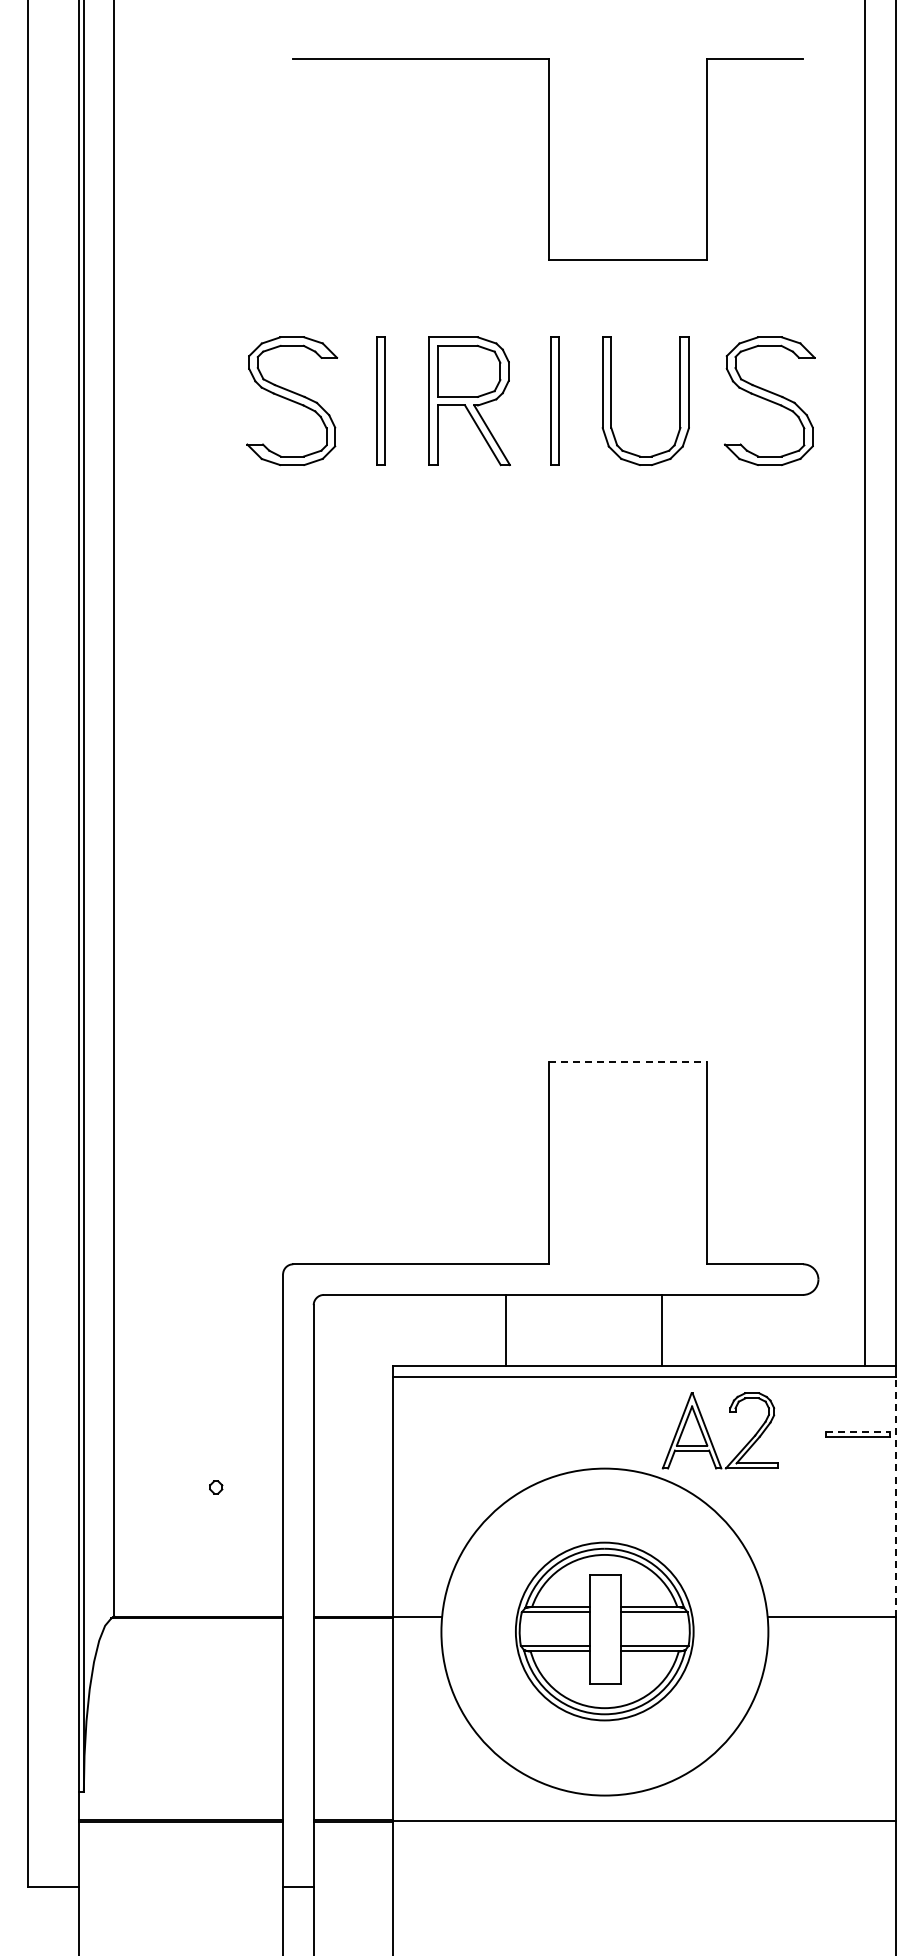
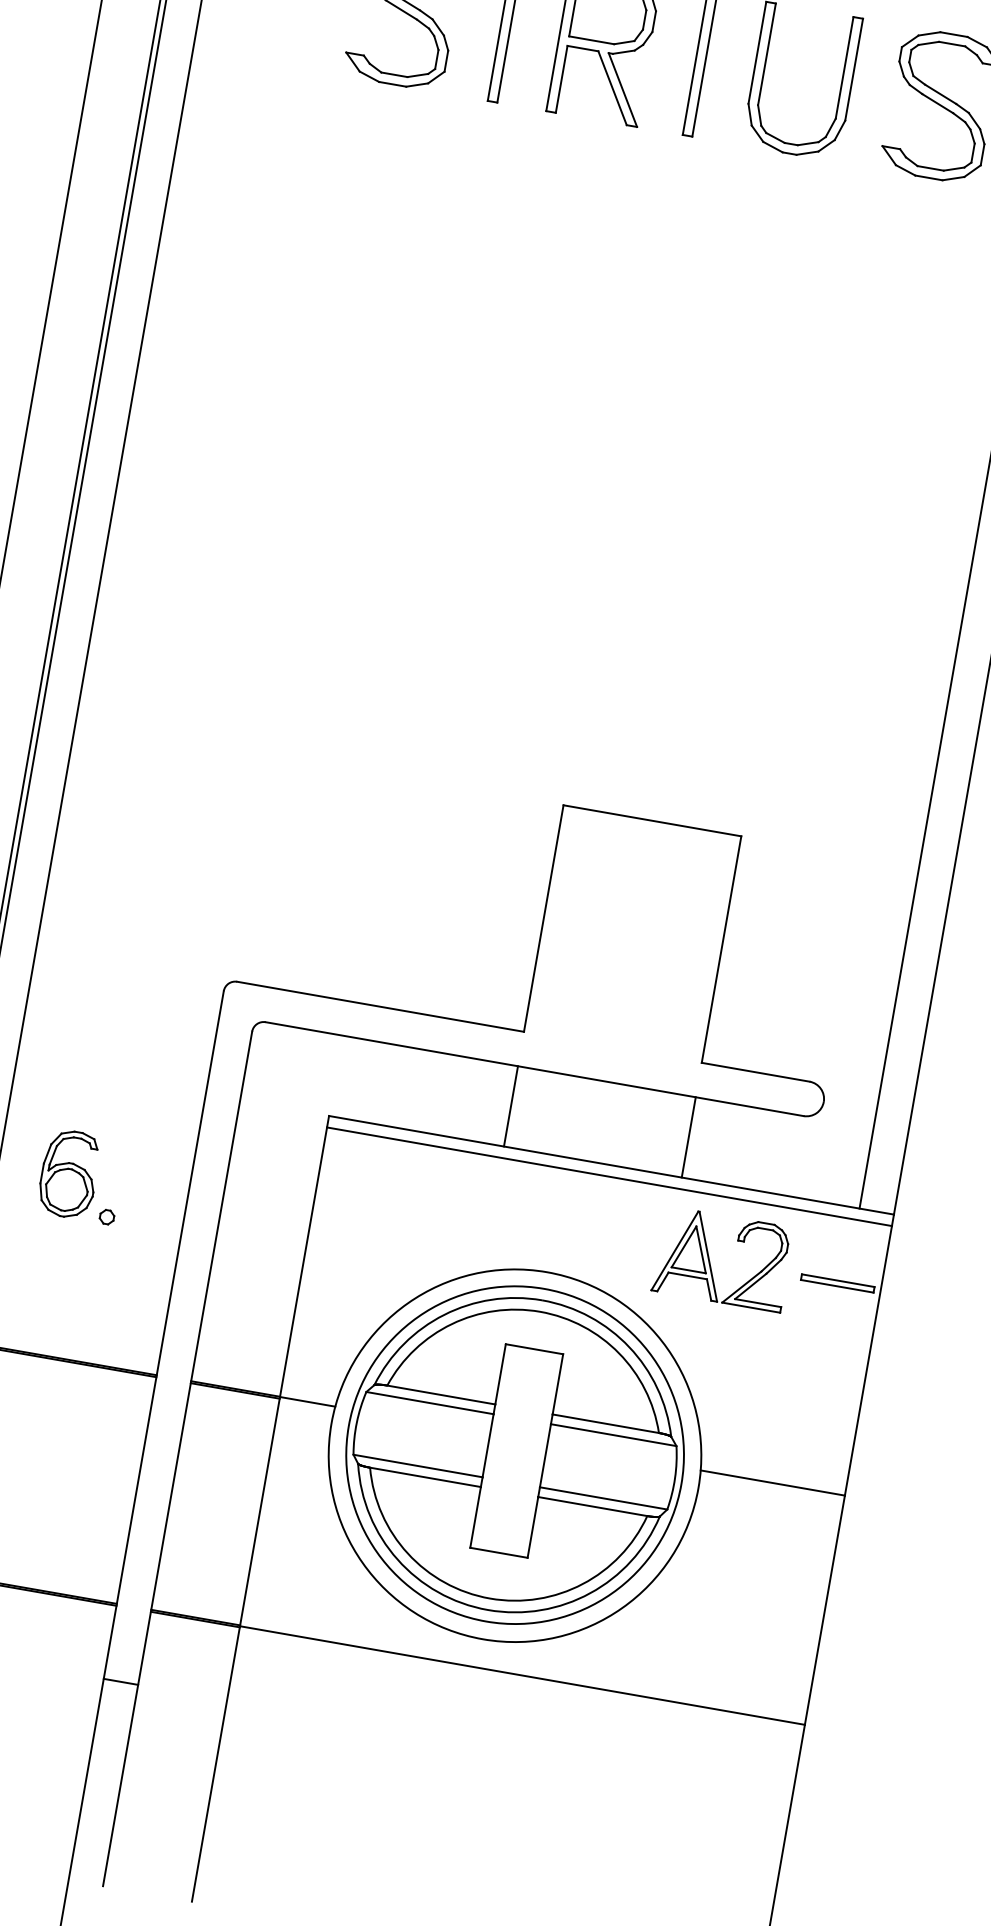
line: (628, 1062) -> (653, 820), dashed -> solid
line: (505, 1330) -> (510, 1106), moved
line: (662, 1330) -> (689, 1137), moved
line: (858, 1432) -> (838, 1281), dashed -> solid
part: (709, 1434) -> (710, 1261), moved
part: (176, 1455) -> (68, 1173), added
line: (896, 1496) -> (868, 1360), dashed -> solid
part: (604, 1631) -> (514, 1455), size x1.67

